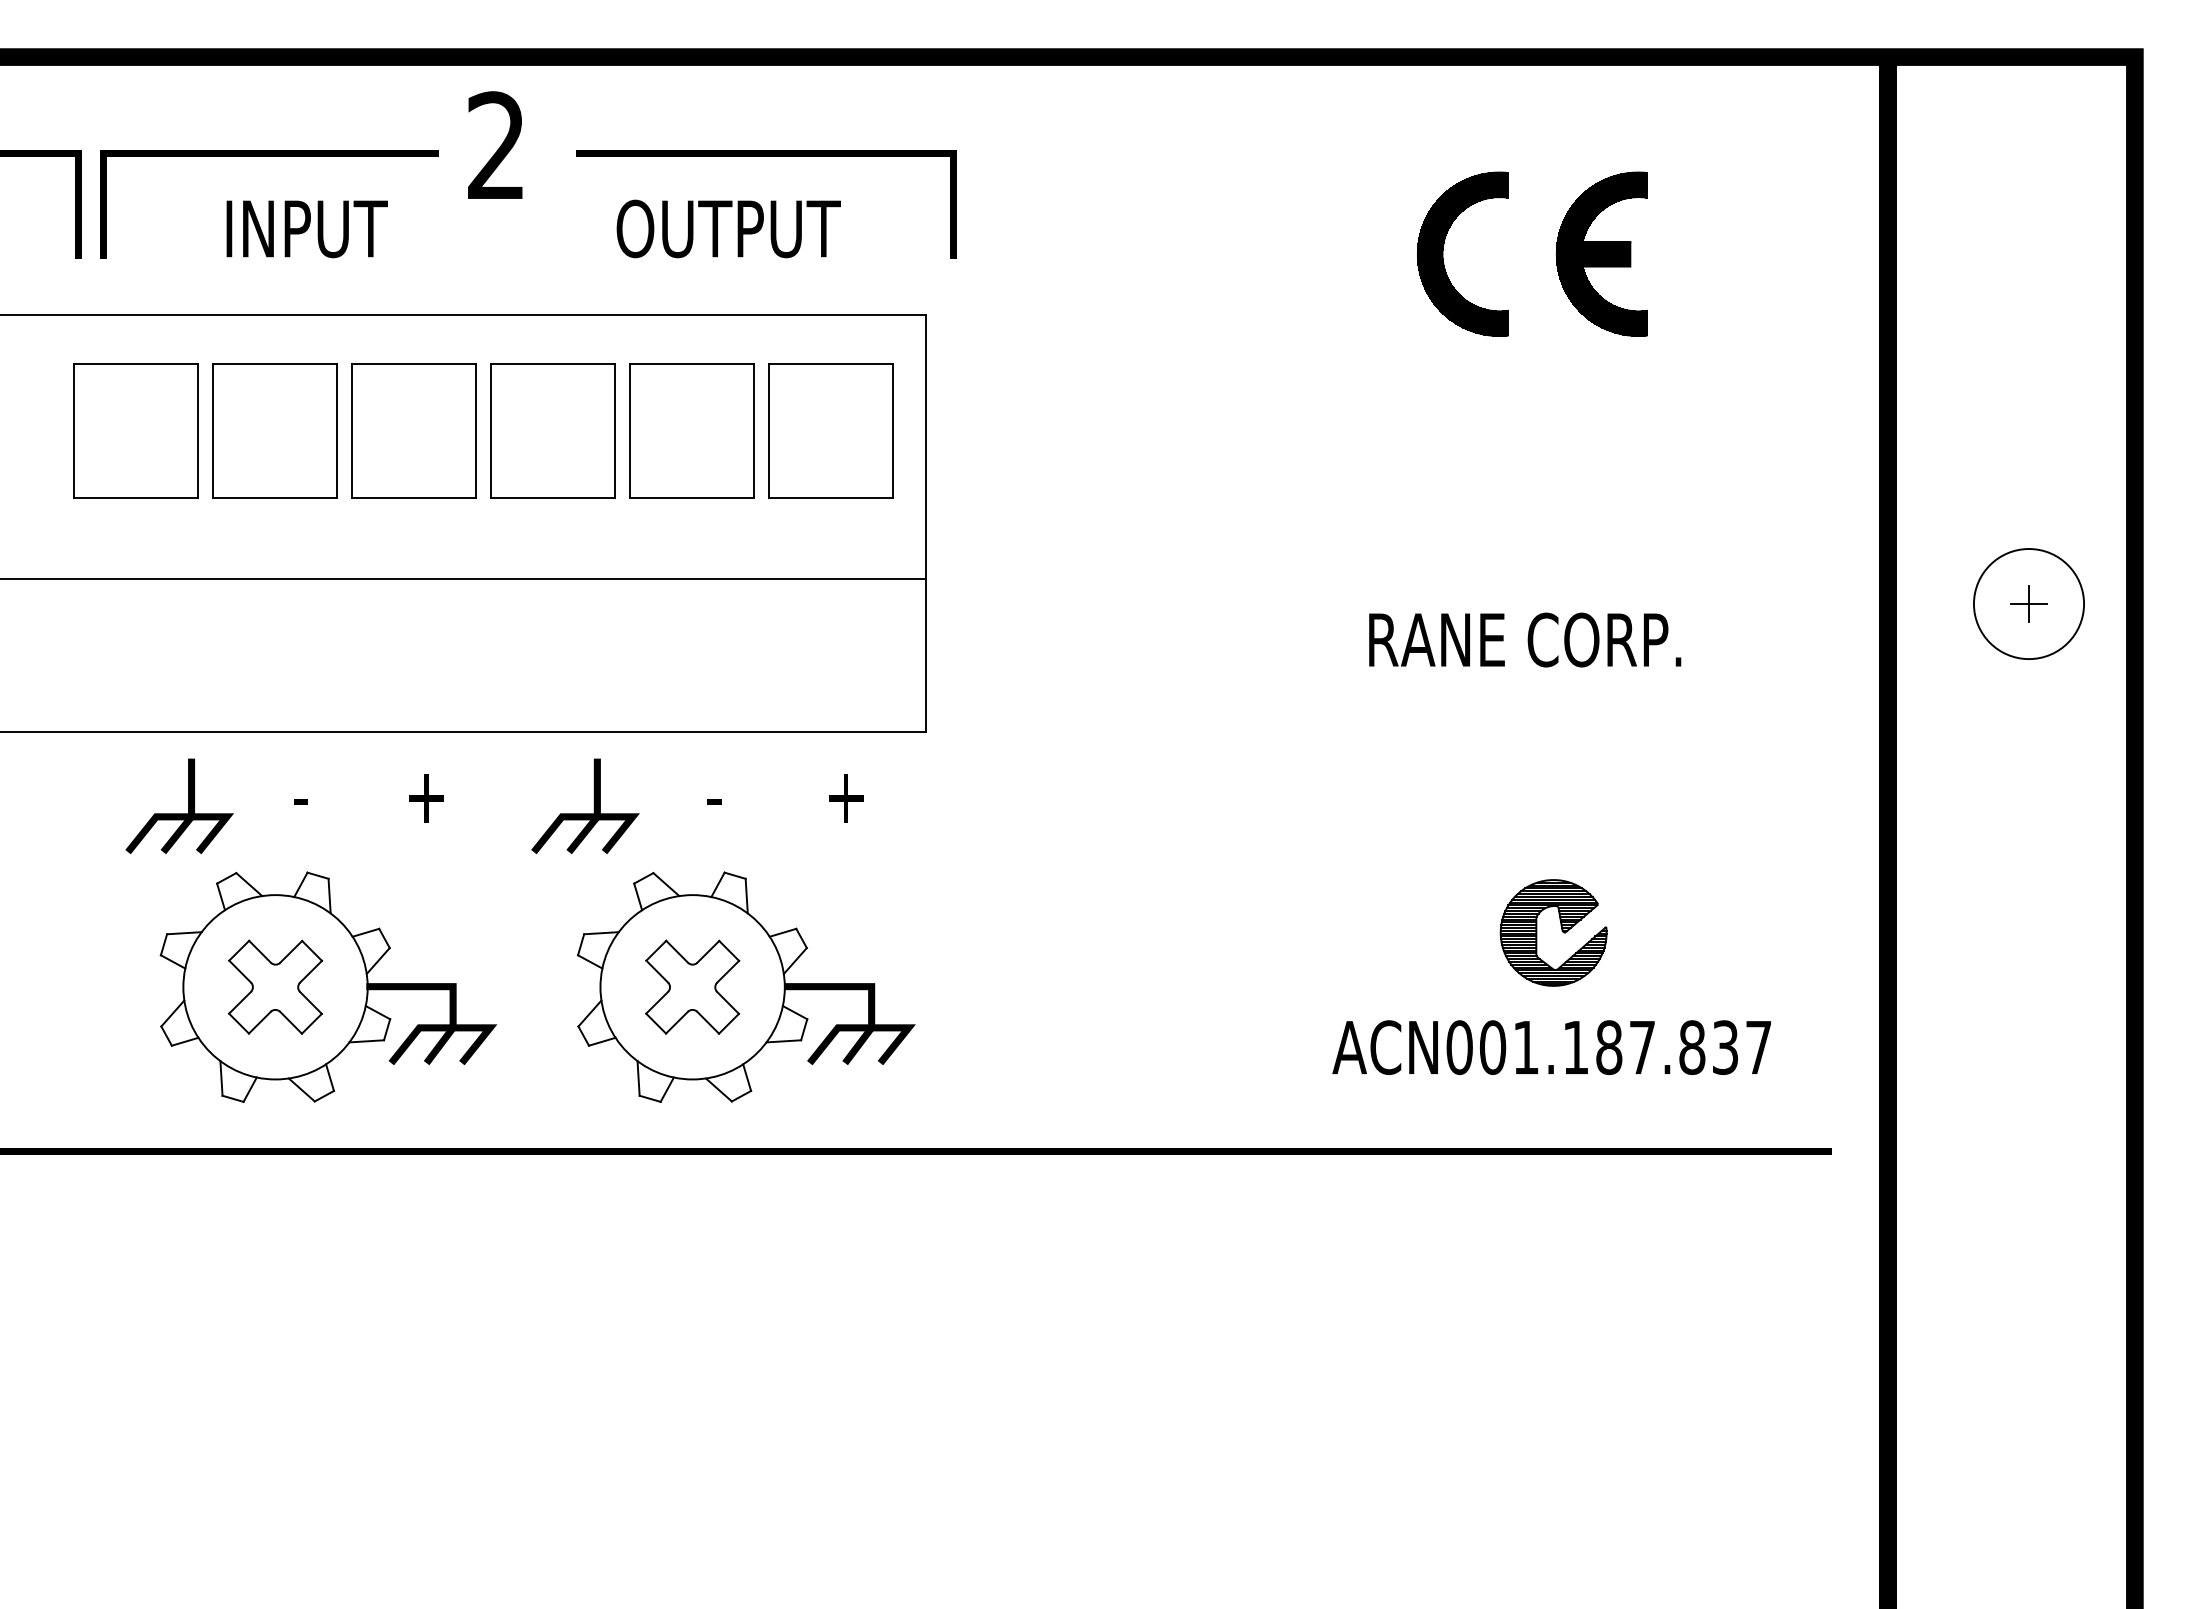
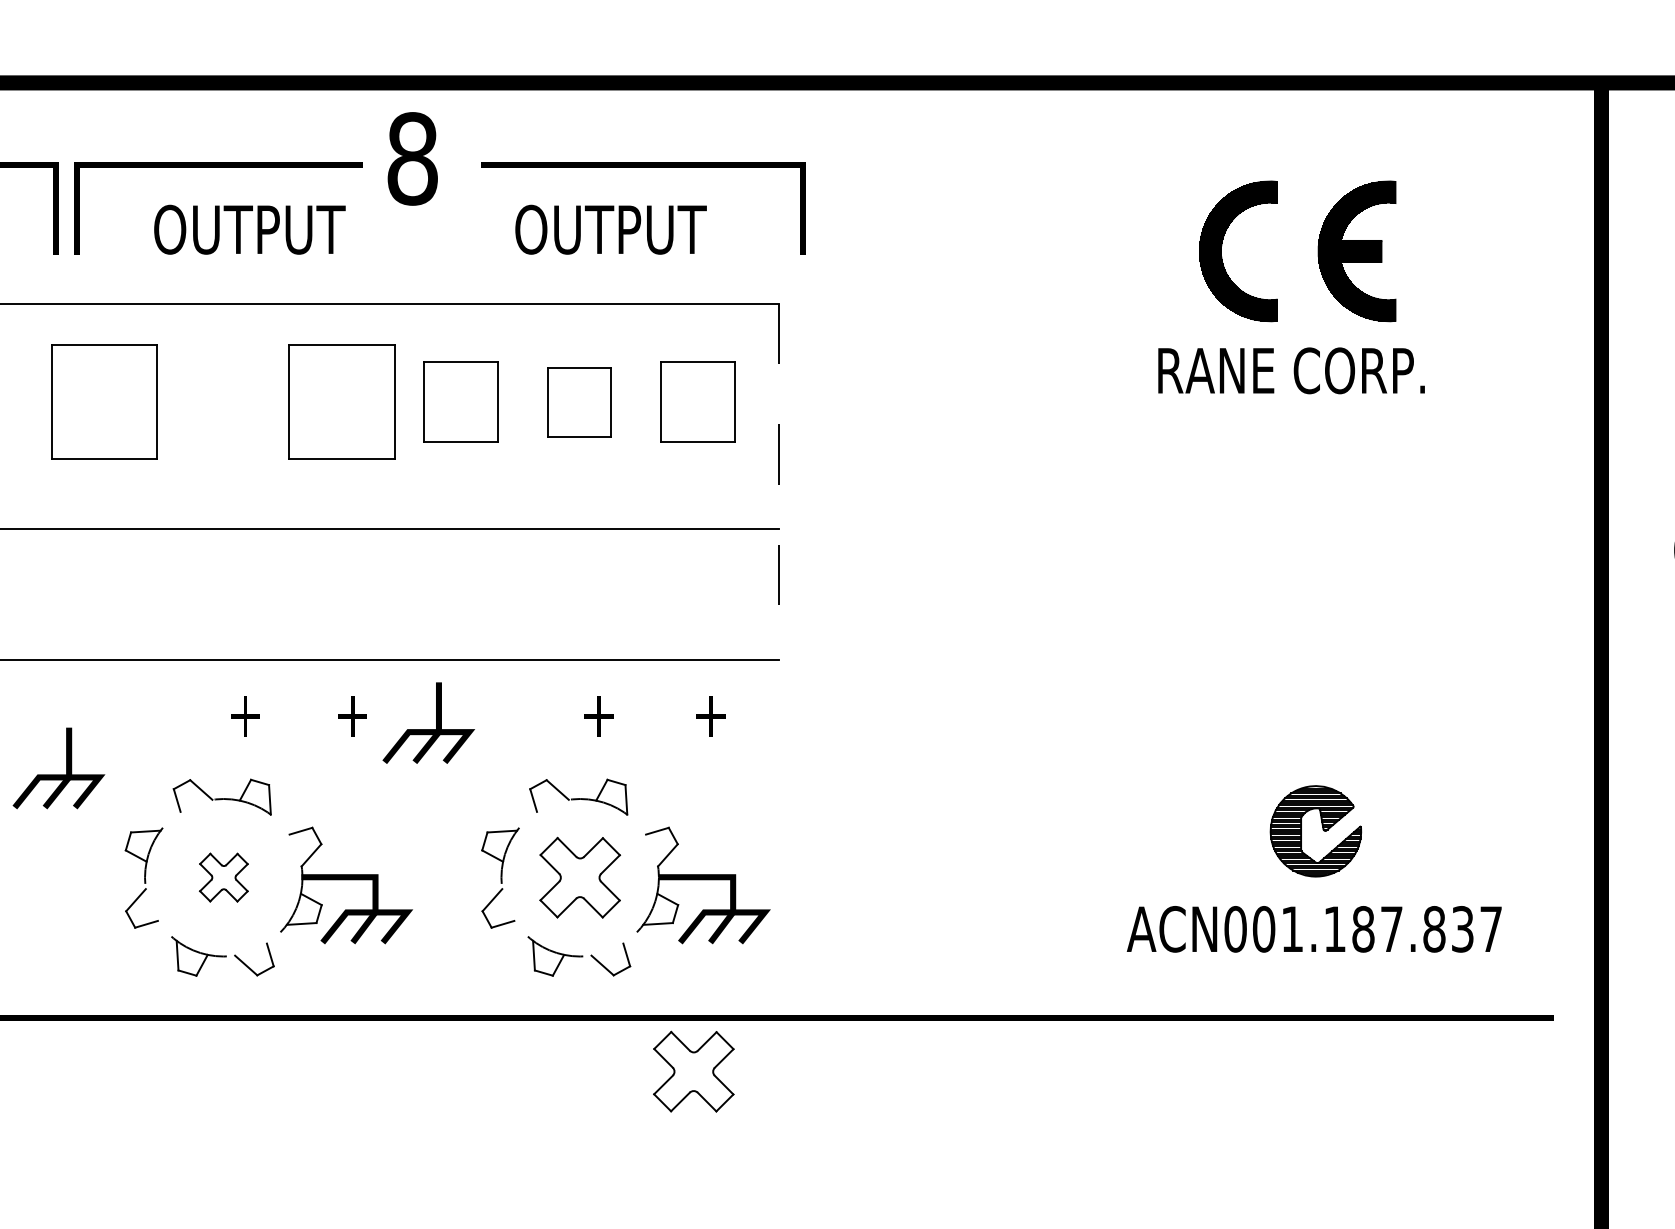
text: (496, 145) -> (412, 158), 2 -> 8
text: (306, 228) -> (250, 229), INPUT -> OUTPUT
part: (274, 430) -> (222, 401), removed
part: (552, 430) -> (460, 401), size x0.7
part: (691, 430) -> (579, 401), size x0.6
part: (830, 430) -> (697, 401), size x0.7
line: (925, 524) -> (779, 482), solid -> dashed
text: (1525, 639) -> (1291, 370), moved
text: (300, 798) -> (245, 716), - -> +
text: (714, 798) -> (598, 716), - -> +
part: (593, 805) -> (435, 722), moved
part: (179, 813) -> (58, 774), moved
part: (275, 986) -> (223, 877), size x0.6
circle: (275, 987) -> (223, 877), solid -> dashed
circle: (692, 987) -> (580, 877), solid -> dashed
part: (825, 1213) -> (693, 1071), added

